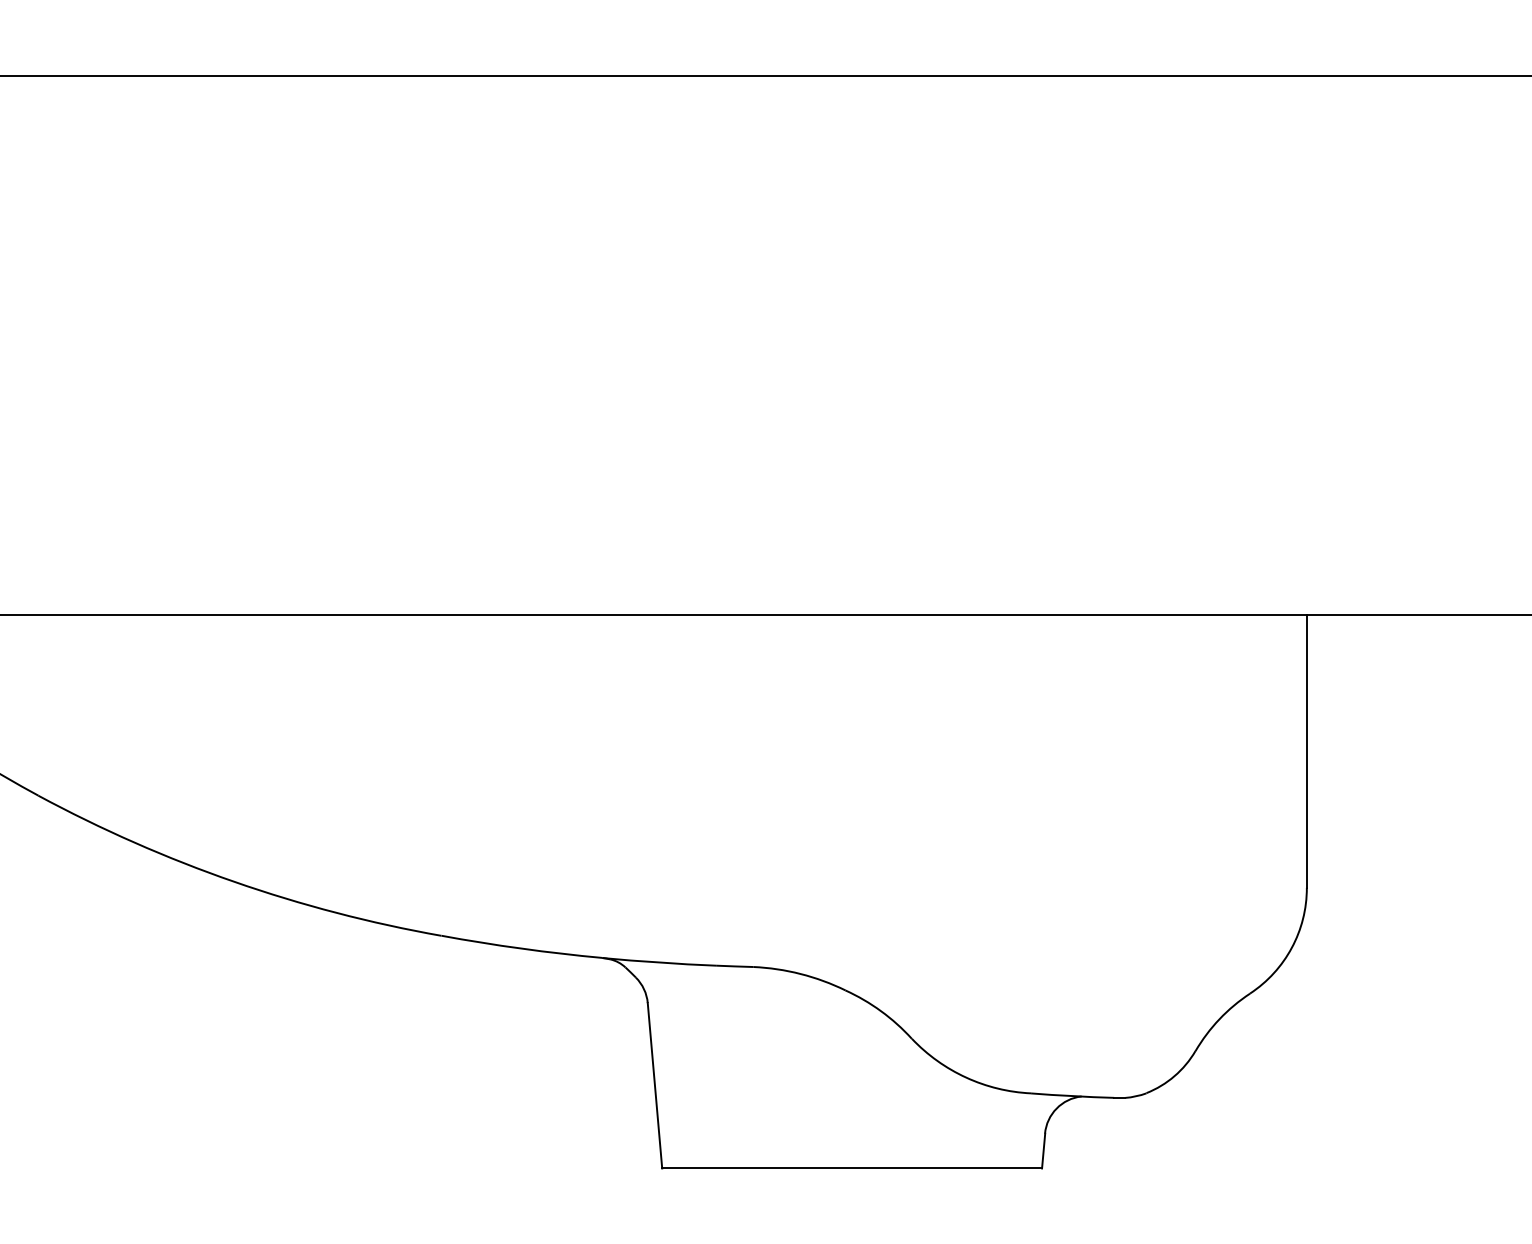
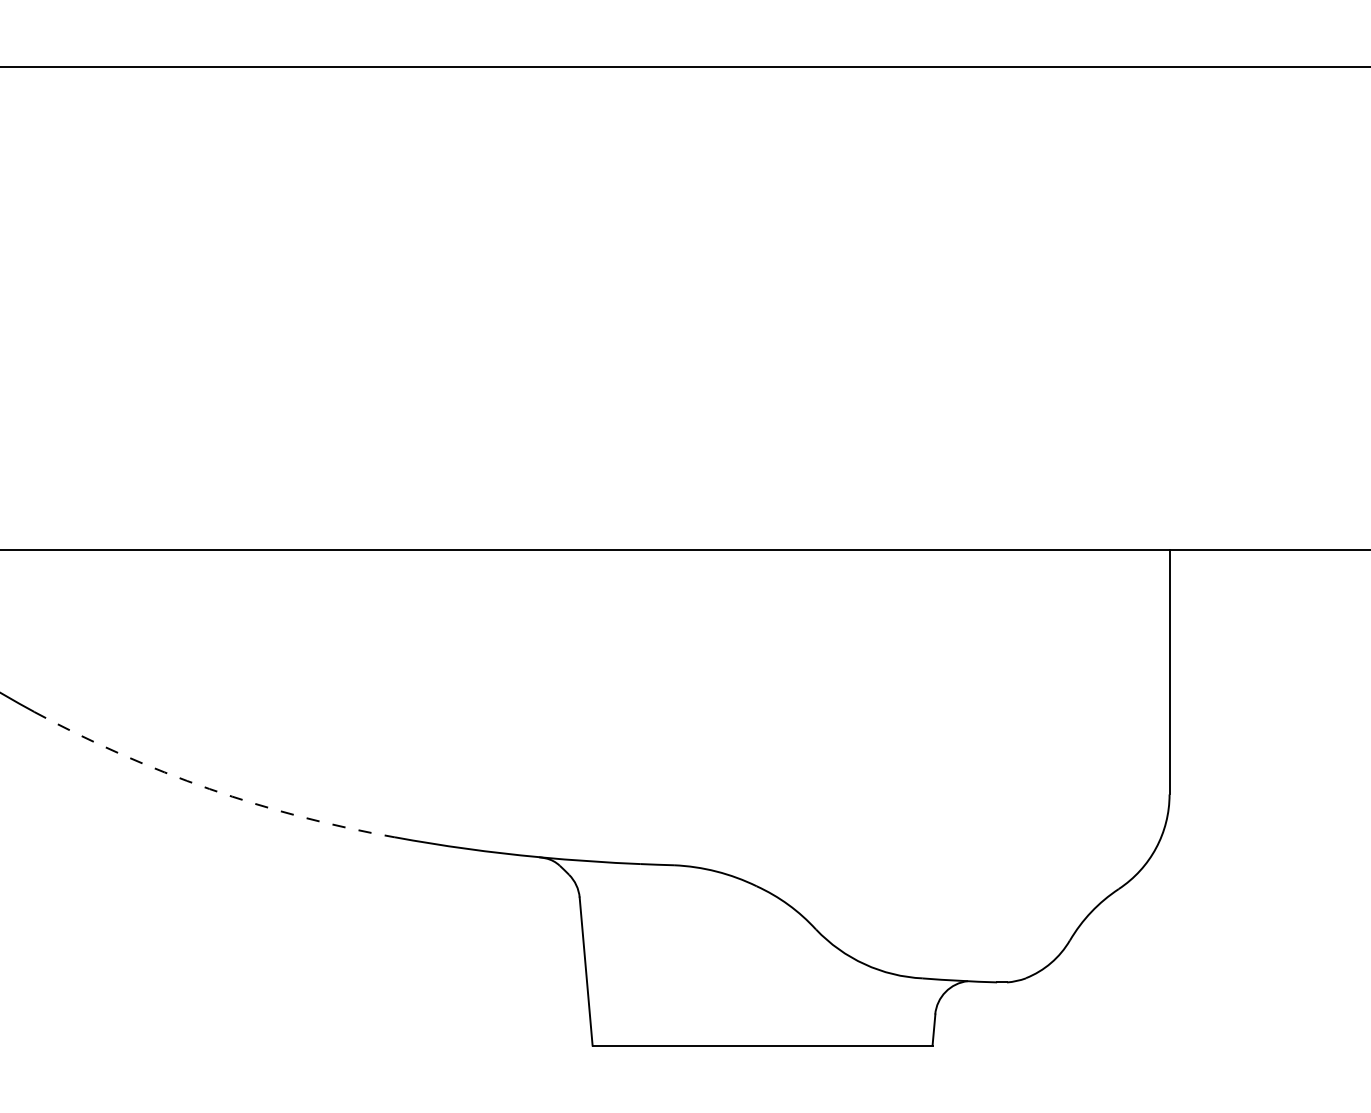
arc: (234, 881) -> (209, 788), solid -> dashed

